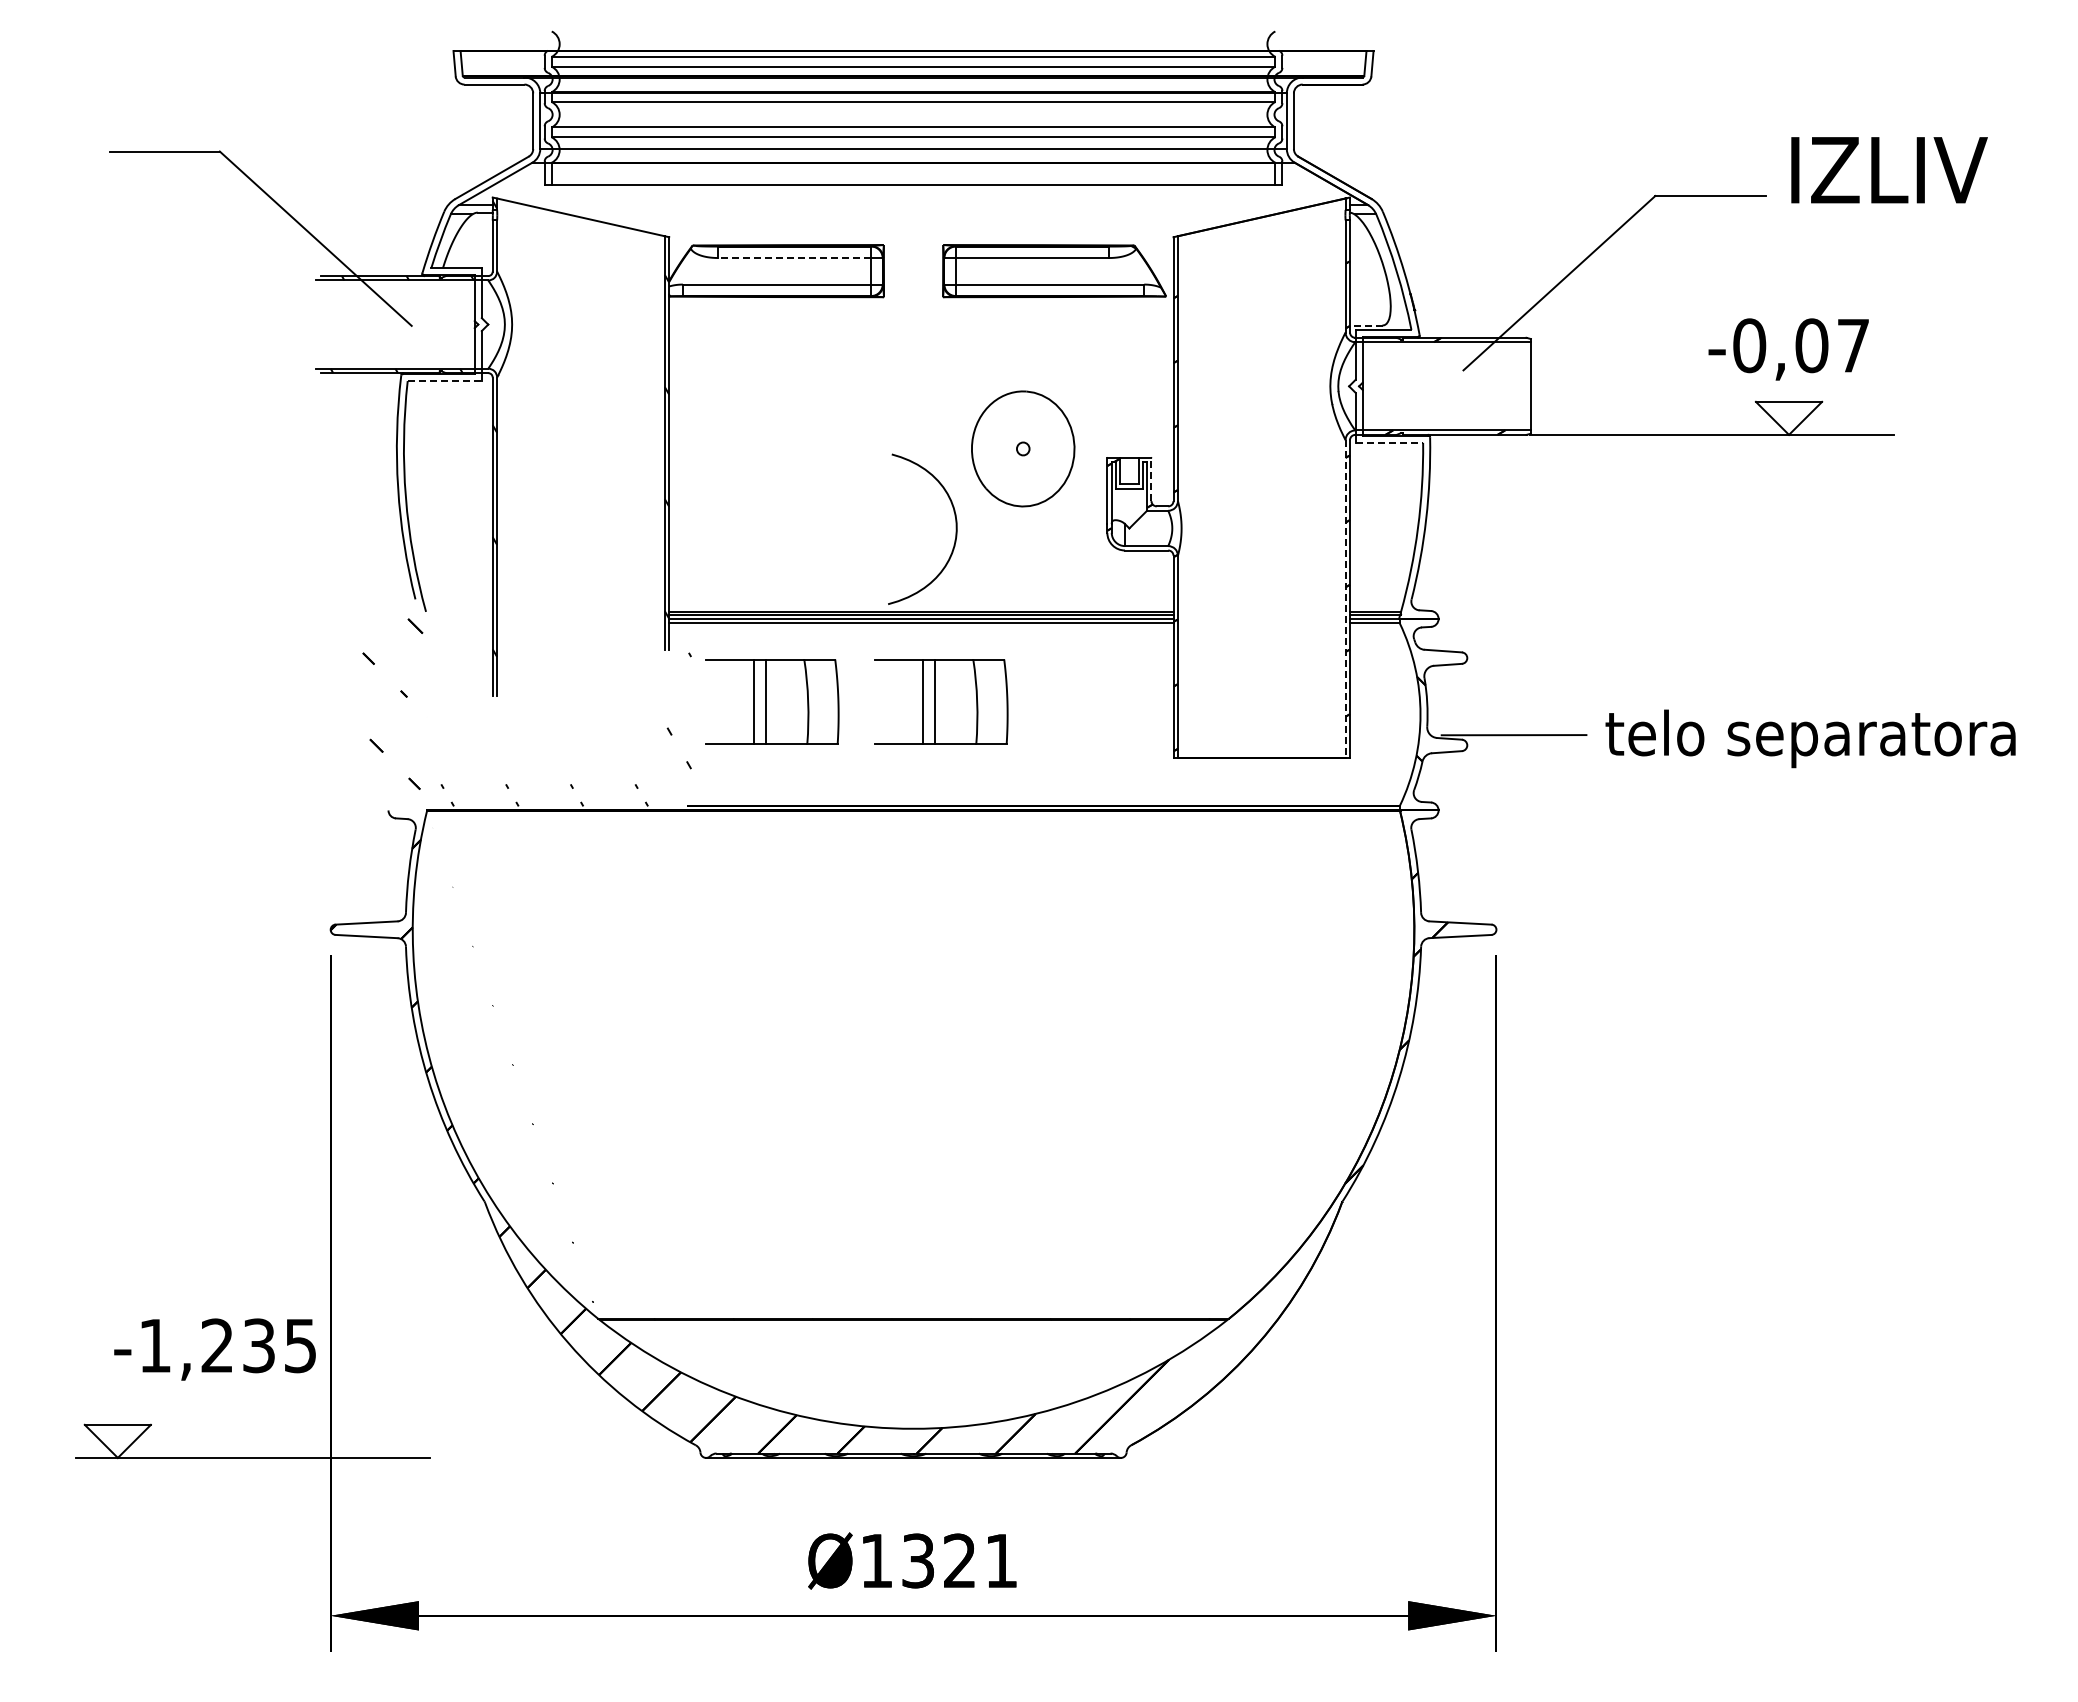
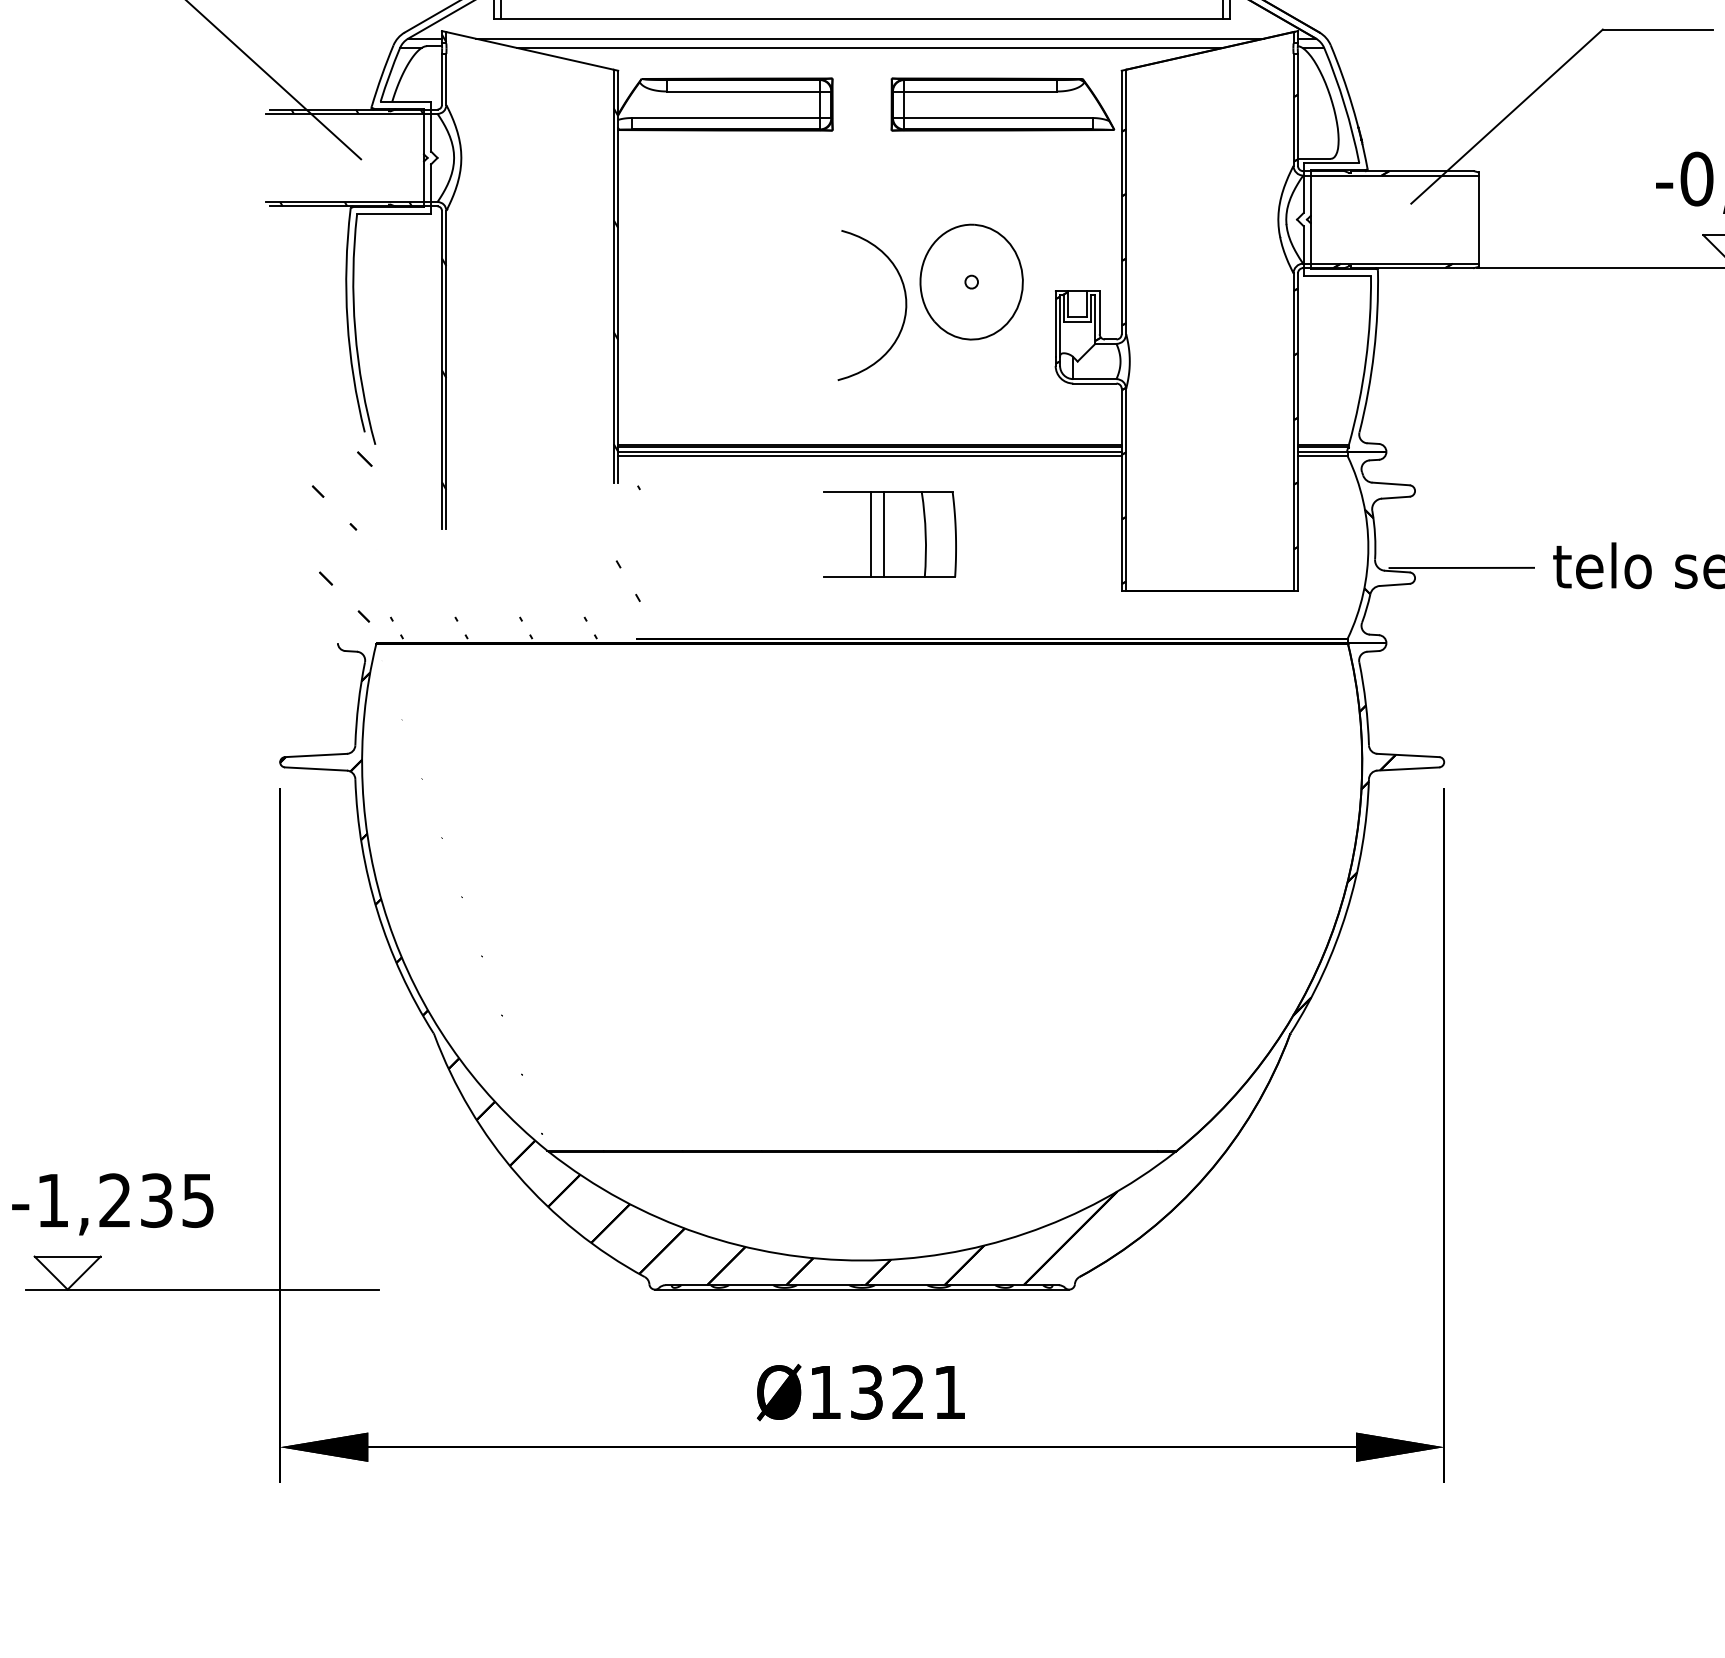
line: (921, 205) -> (870, 39), added
line: (921, 214) -> (870, 48), added
line: (794, 258) -> (743, 91), dashed -> solid
line: (1365, 325) -> (1313, 158), dashed -> solid
line: (445, 381) -> (394, 214), dashed -> solid
line: (1389, 442) -> (1337, 275), dashed -> solid
line: (1151, 479) -> (1099, 312), dashed -> solid
curve: (955, 528) -> (905, 304), moved
line: (1345, 599) -> (1293, 432), dashed -> solid
part: (772, 701) -> (721, 534), removed
text: (214, 1349) -> (112, 1204), moved

